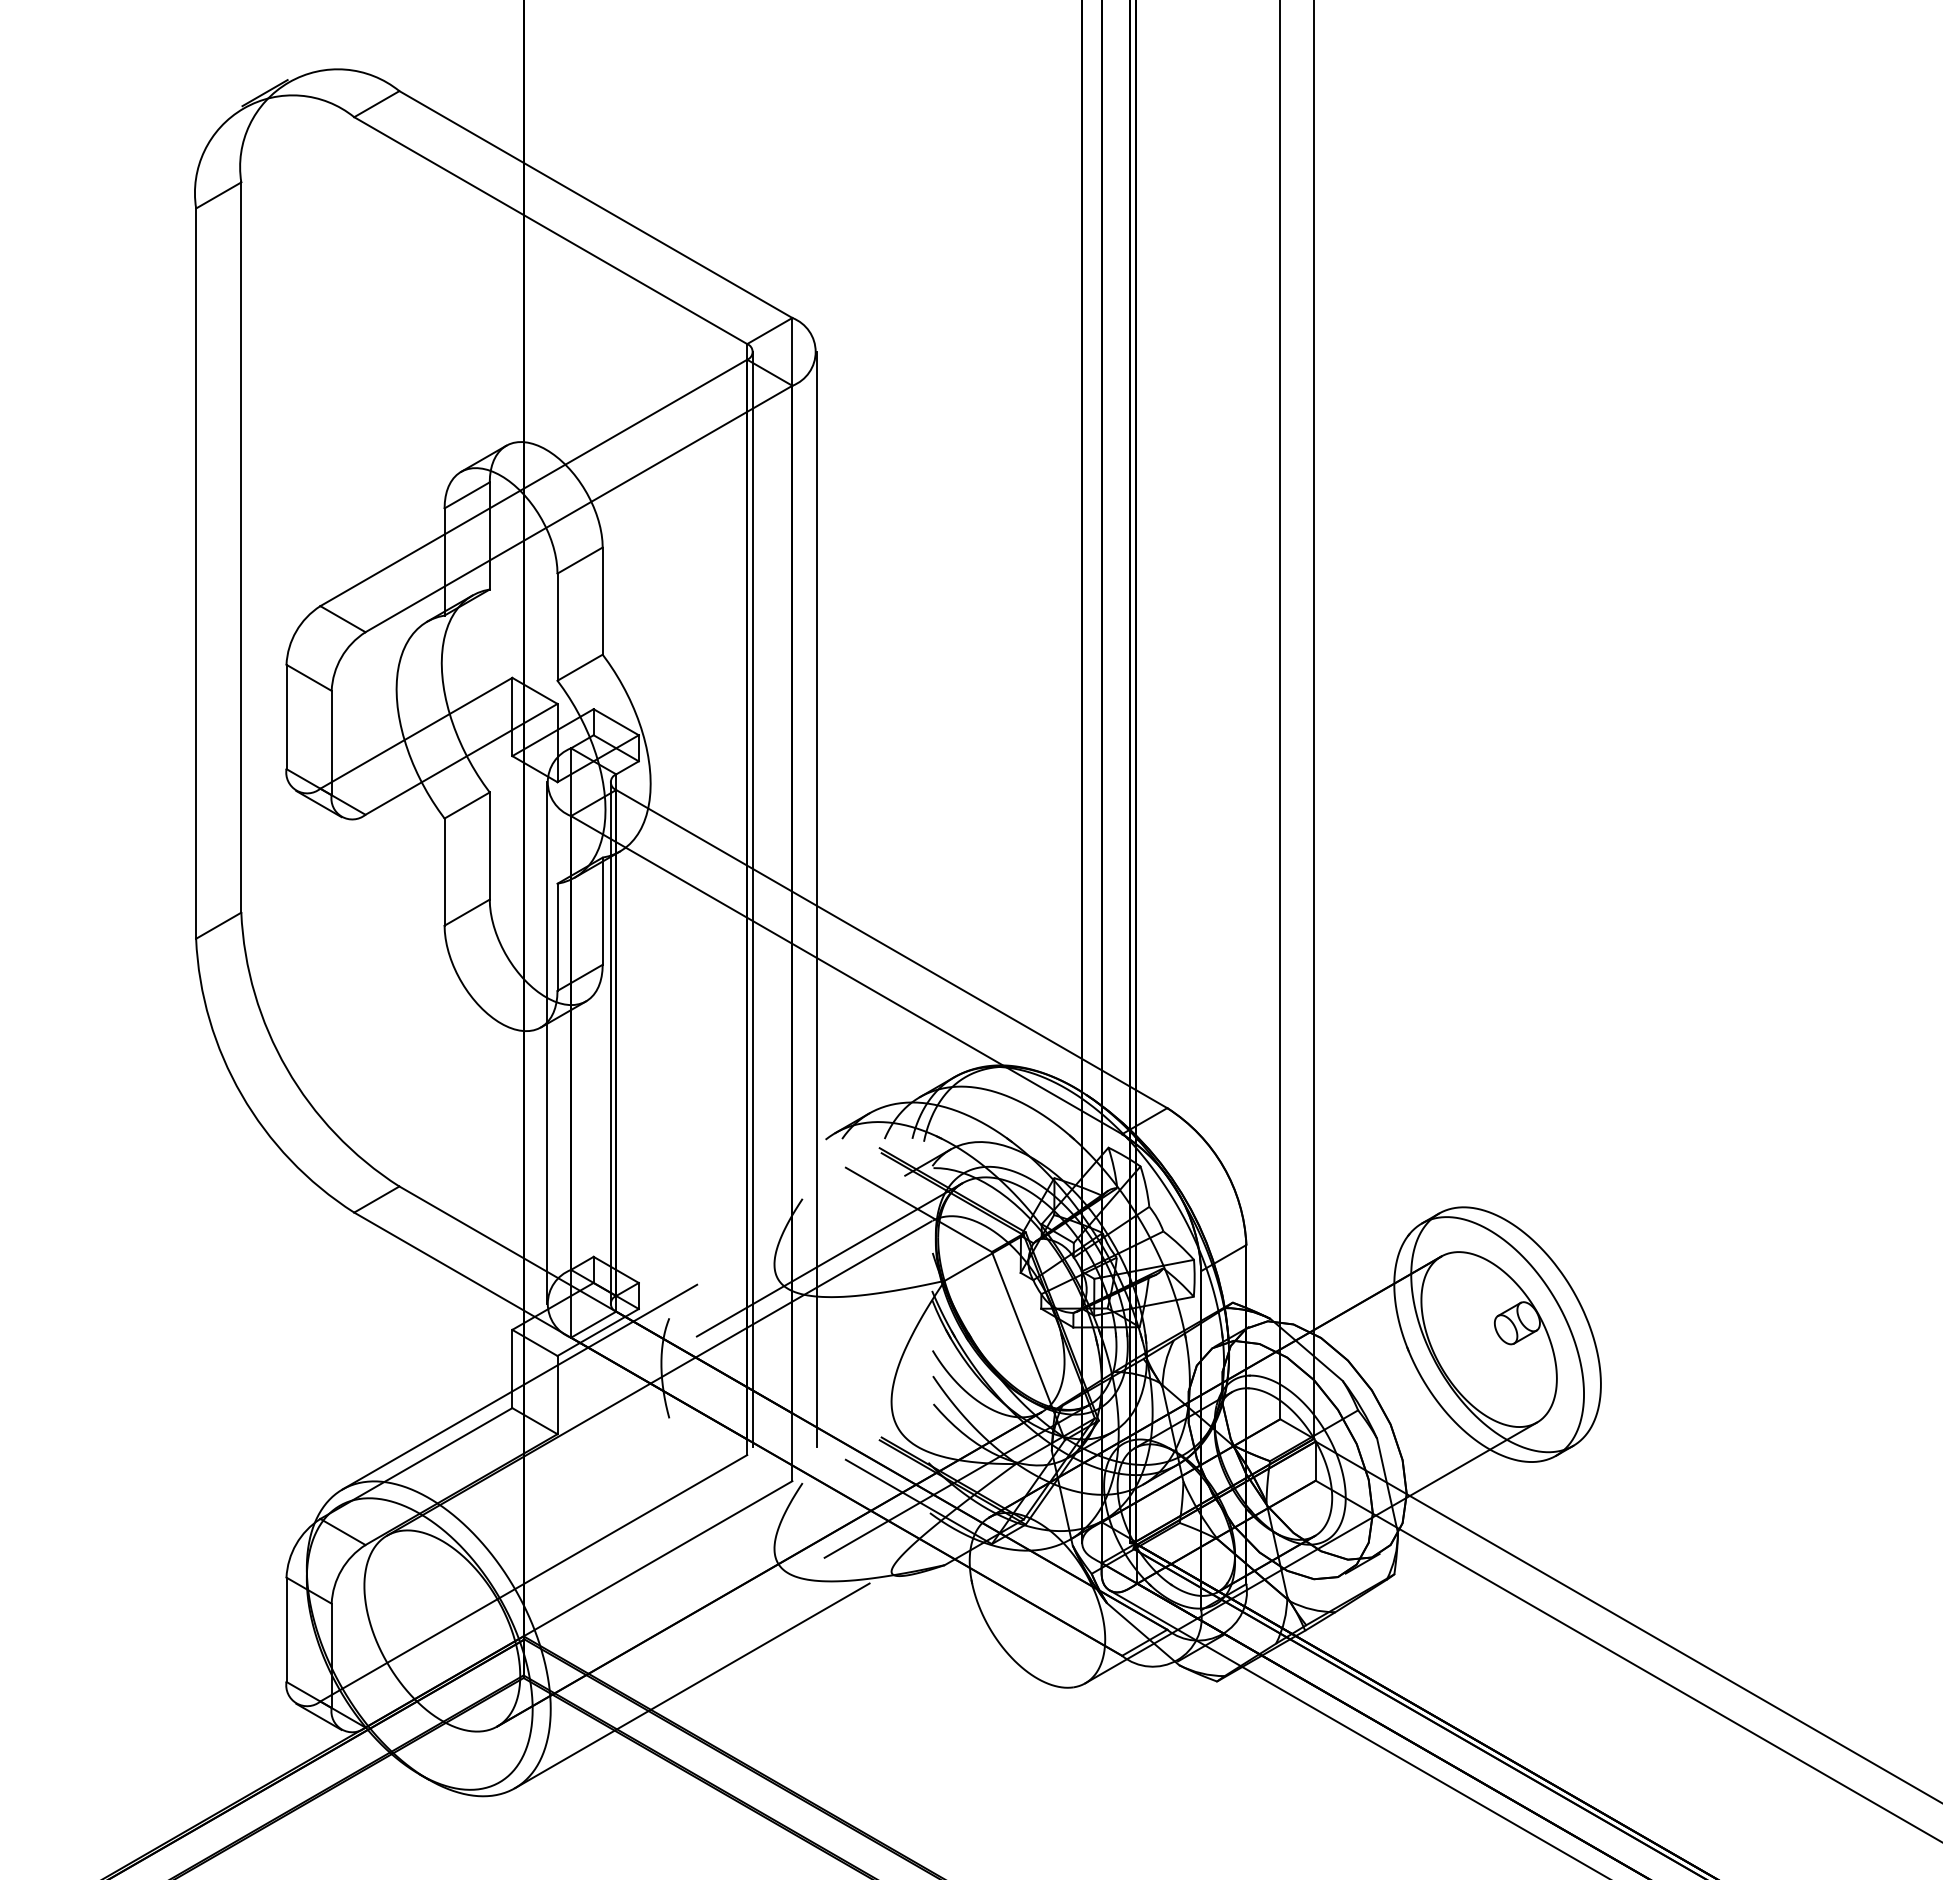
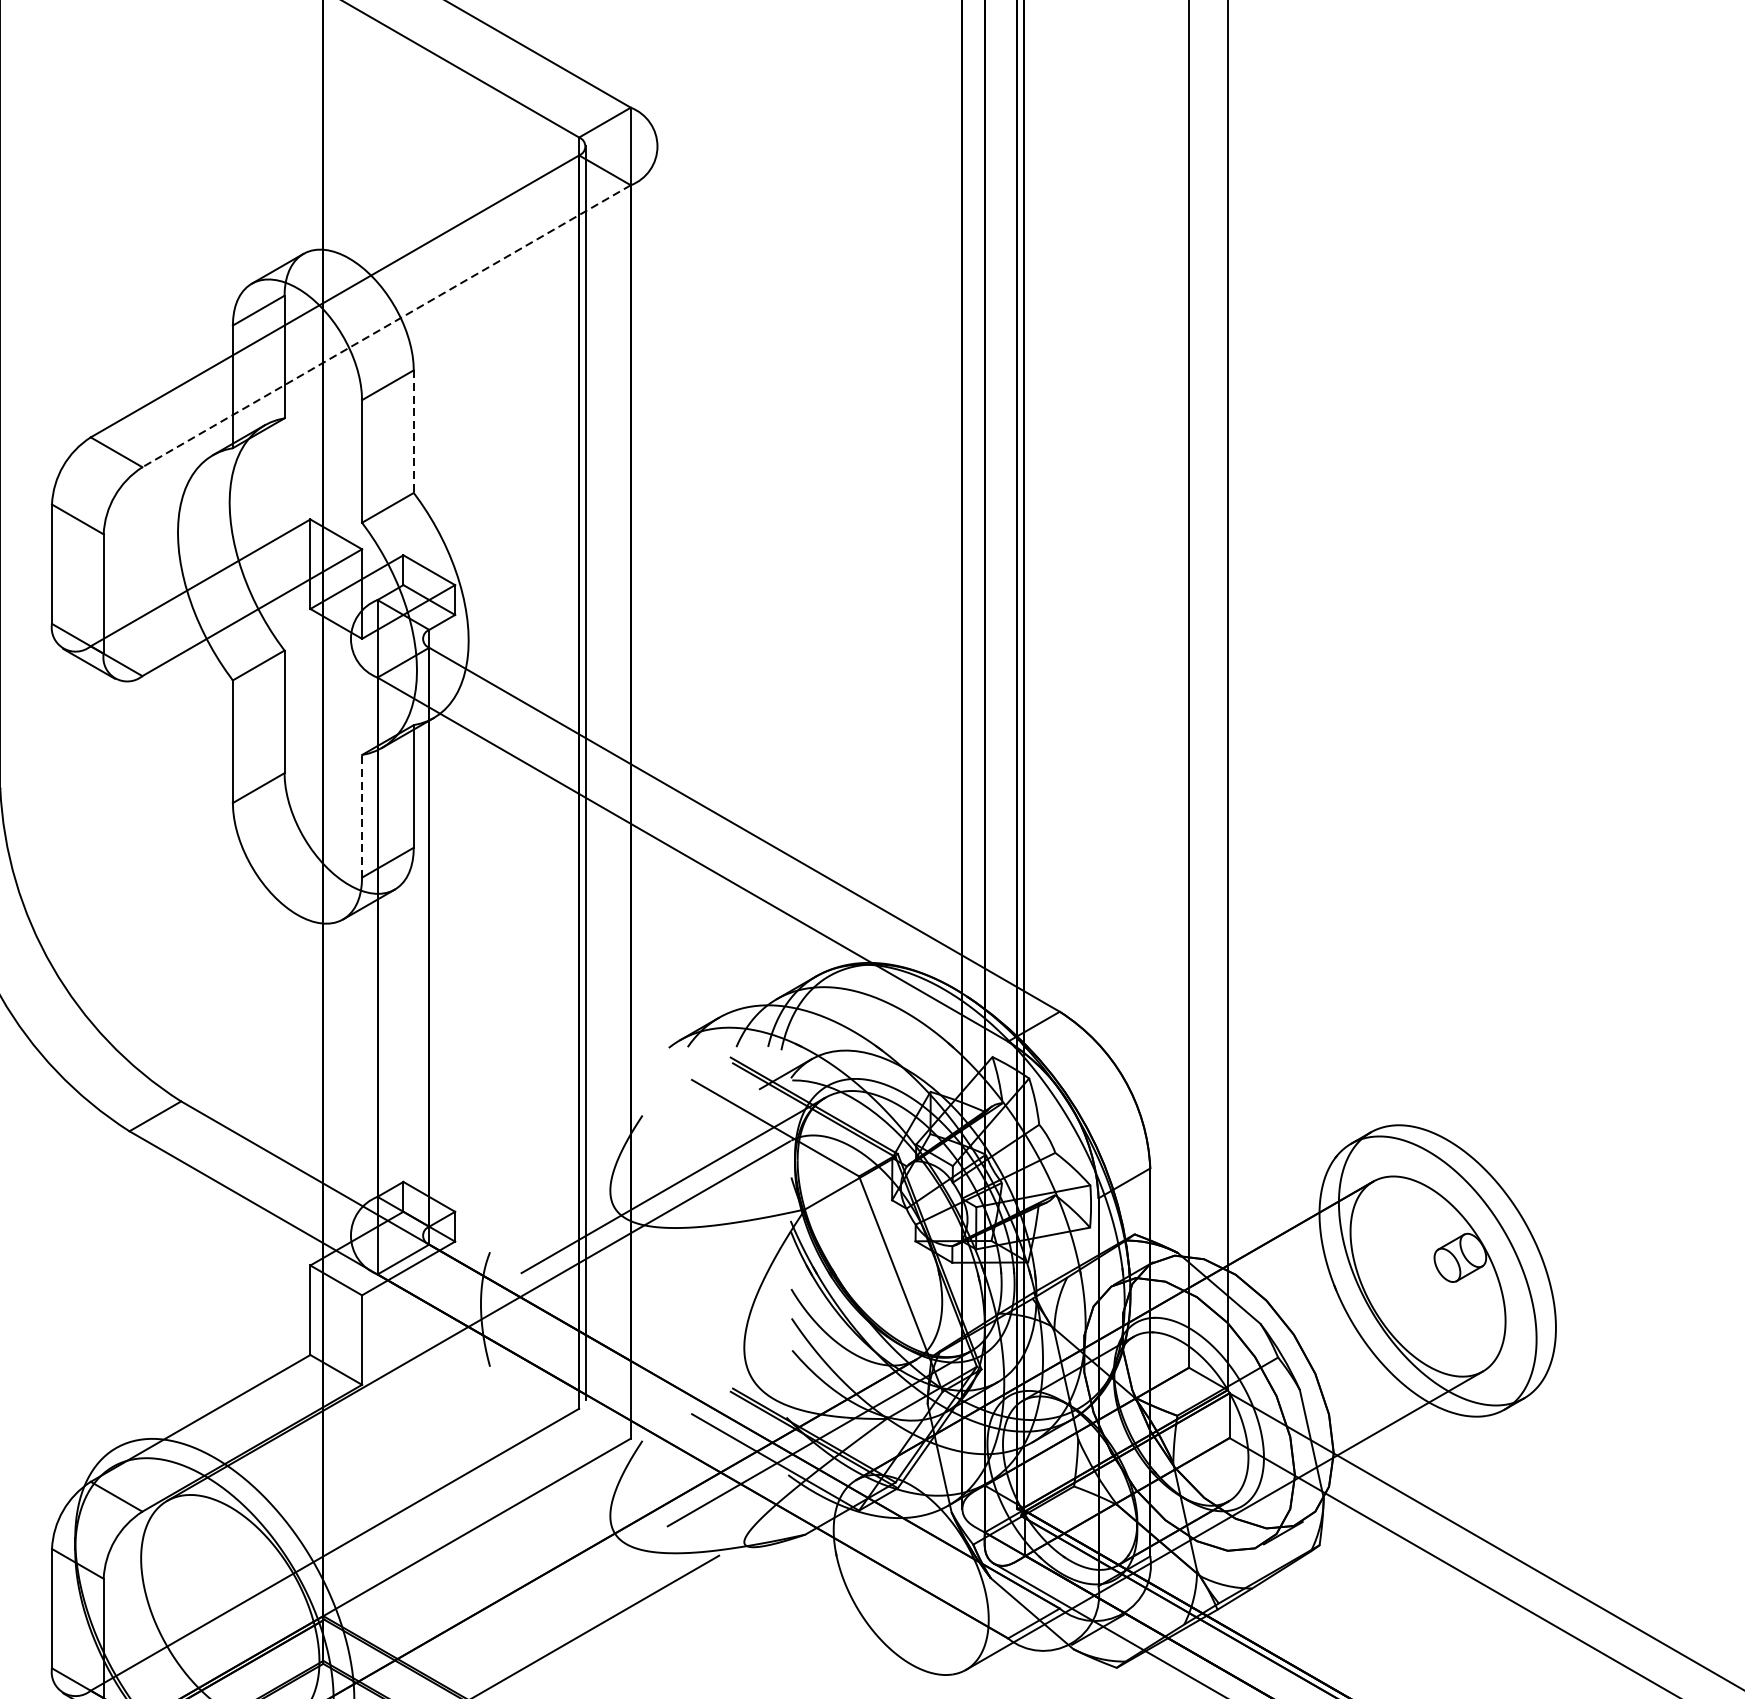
line: (578, 509) -> (386, 326), solid -> dashed
line: (602, 601) -> (413, 432), solid -> dashed
line: (816, 899) -> (658, 773), removed
line: (557, 937) -> (362, 816), solid -> dashed
line: (546, 1042) -> (349, 936), removed
line: (610, 1042) -> (422, 936), removed
line: (519, 1386) -> (318, 1330), removed

